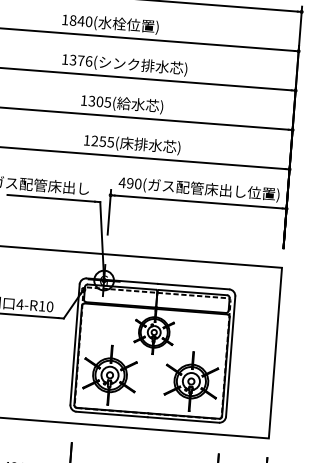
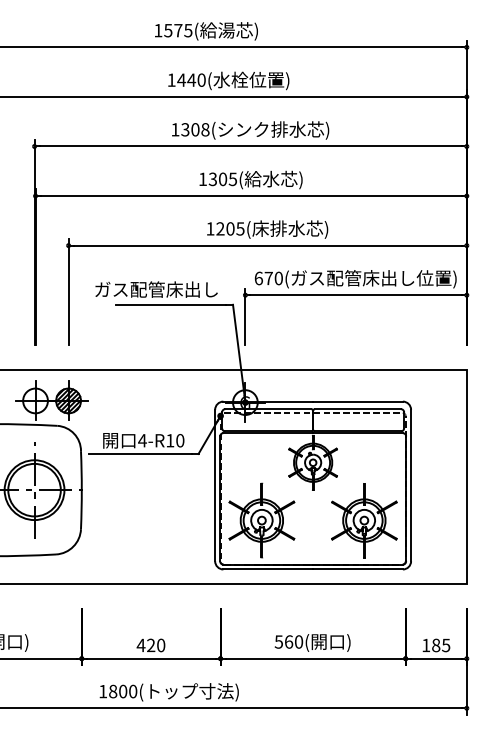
text: (73, 20) -> (181, 79), 1840( -> 1440(
text: (85, 60) -> (200, 129), 1376 -> 1308
text: (102, 141) -> (230, 228), 1255( -> 1205(
text: (126, 183) -> (263, 278), 490 -> 670

